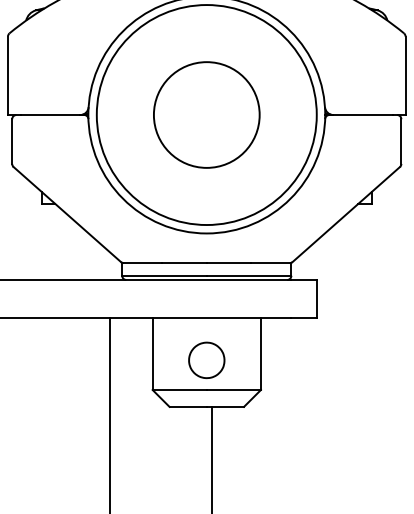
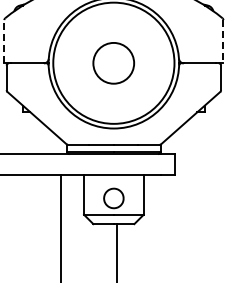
line: (8, 75) -> (4, 41), solid -> dashed
line: (405, 75) -> (223, 41), solid -> dashed
circle: (206, 115) -> (113, 63), size x0.7

